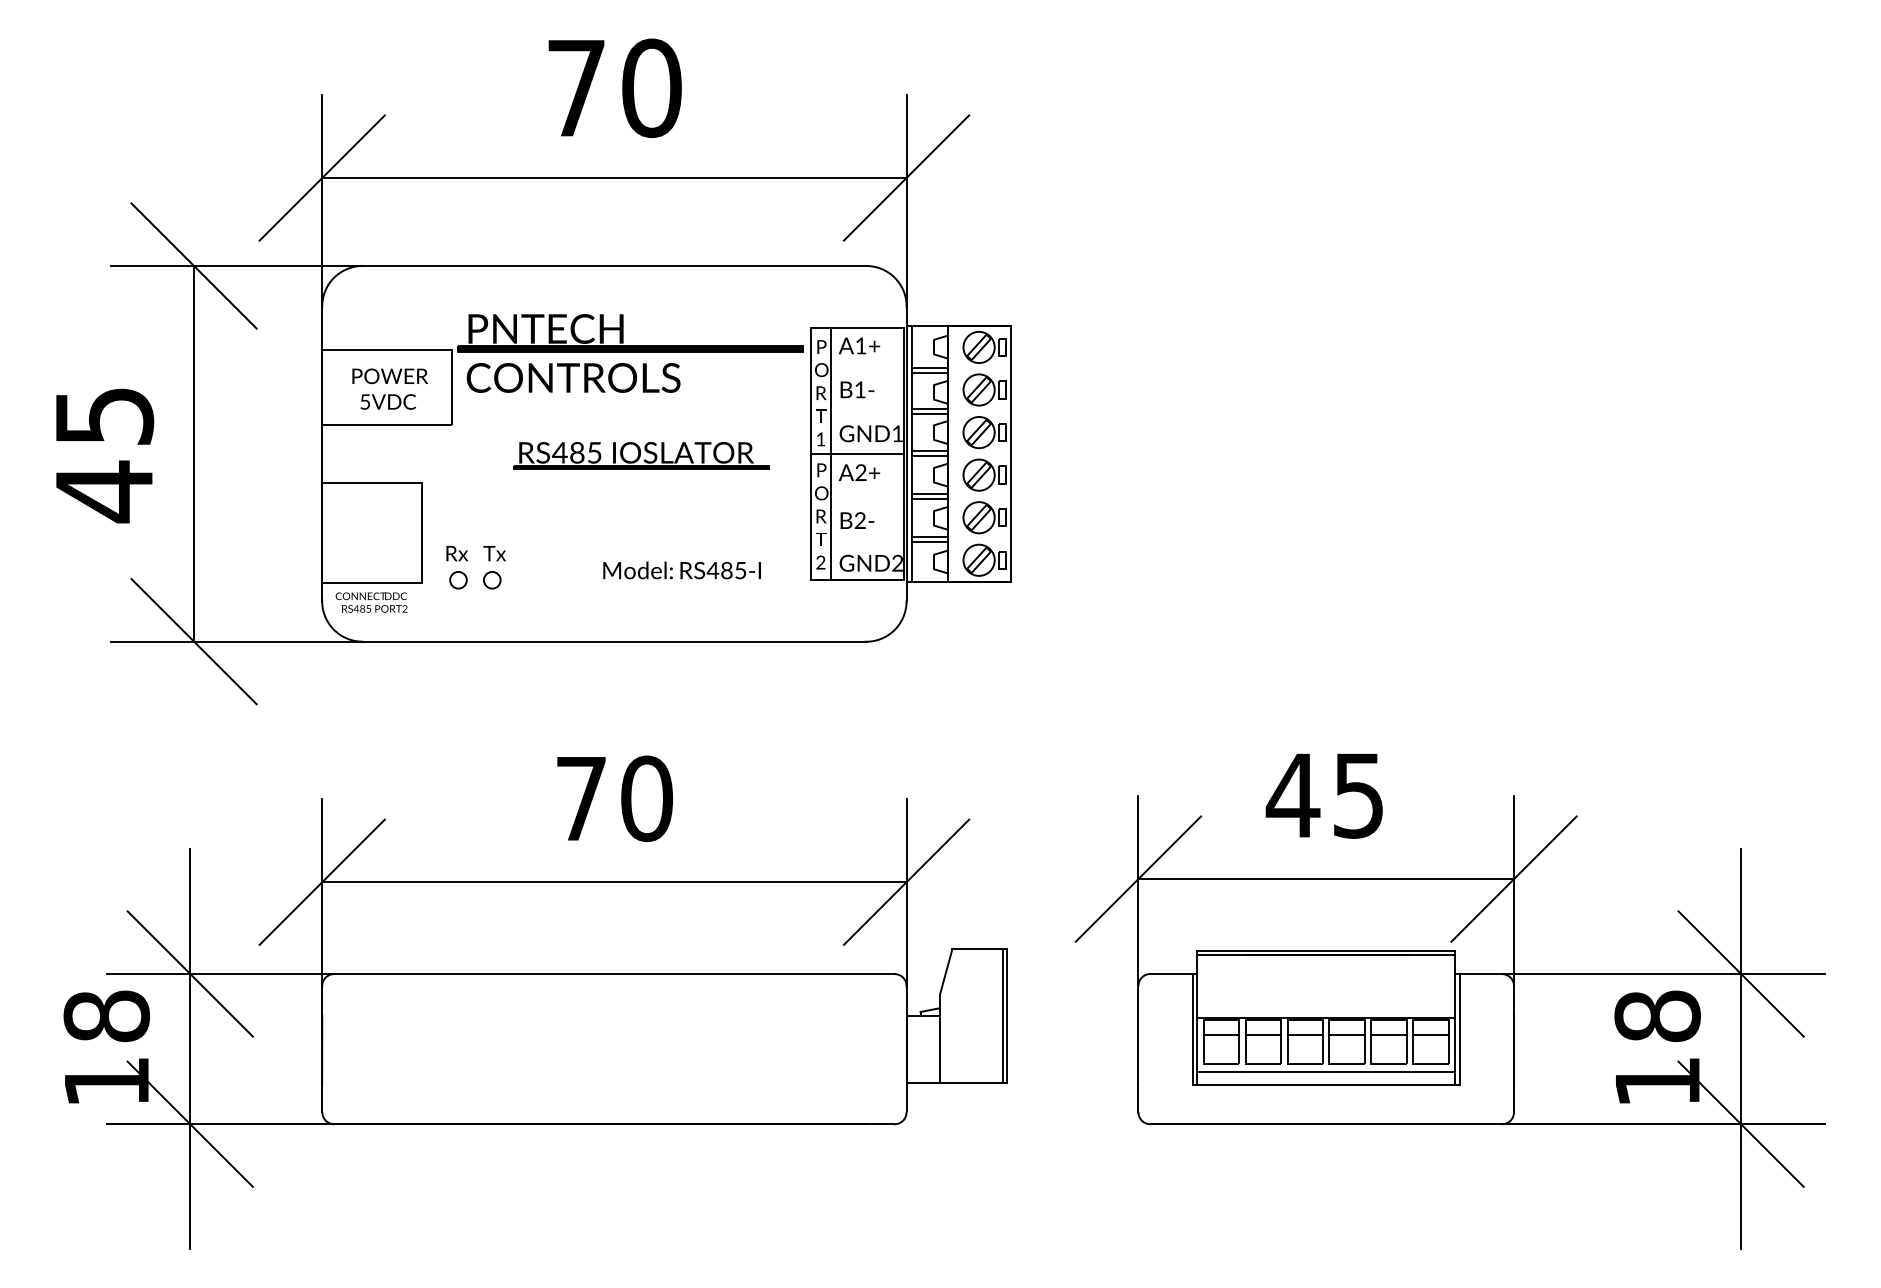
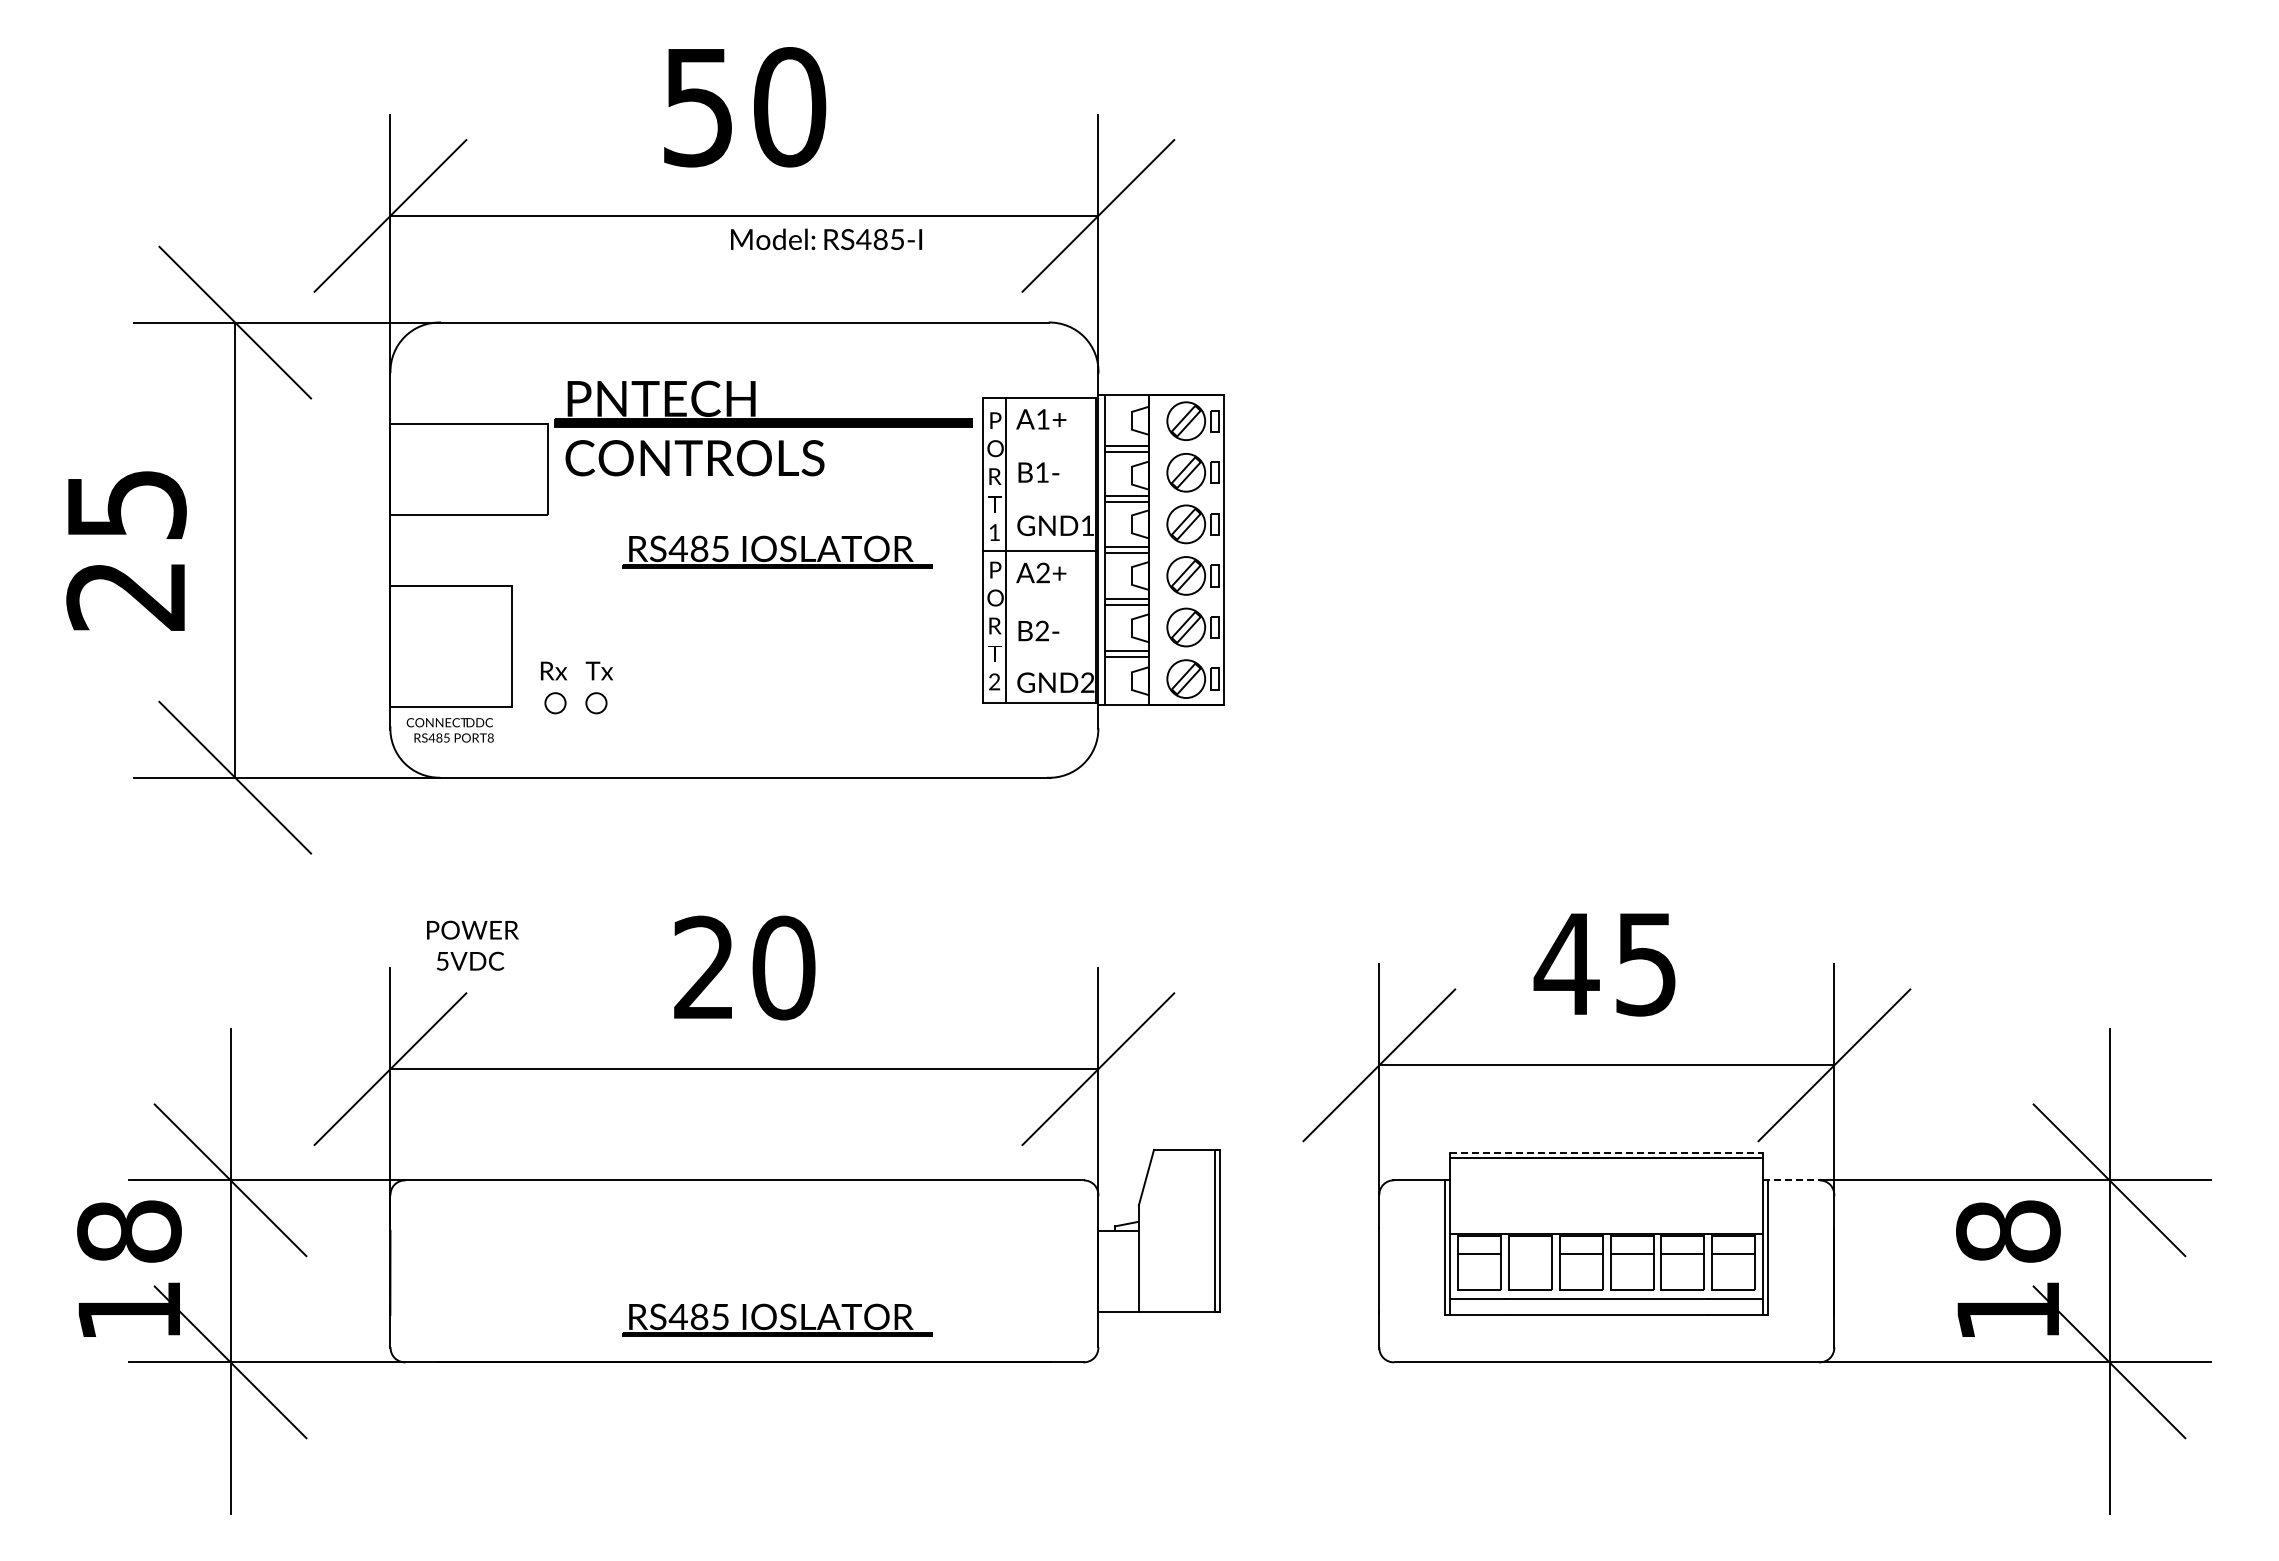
text: (576, 89) -> (698, 108), 70 -> 50
text: (389, 388) -> (472, 945), moved
text: (103, 492) -> (125, 596), 45 -> 25
text: (682, 570) -> (826, 239), moved
text: (404, 609) -> (490, 738), PORT2 -> PORT8
text: (580, 797) -> (703, 966), 70 -> 20
line: (1325, 951) -> (1606, 1152), solid -> dashed
line: (1479, 974) -> (1792, 1180), solid -> dashed
line: (1263, 1035) -> (1530, 1254), removed
part: (641, 1088) -> (777, 1319), added

